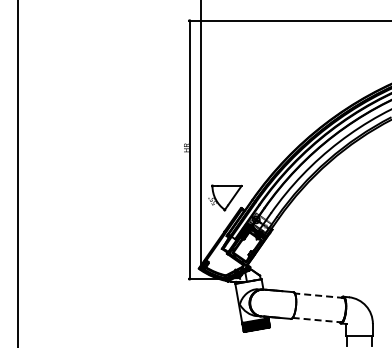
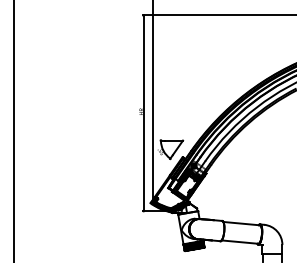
line: (319, 295) -> (242, 223), dashed -> solid
line: (317, 320) -> (240, 242), dashed -> solid

